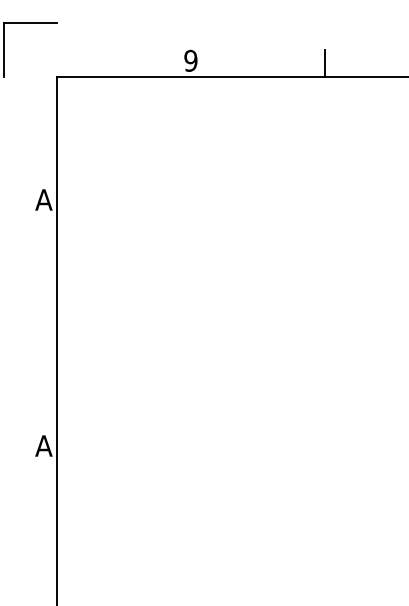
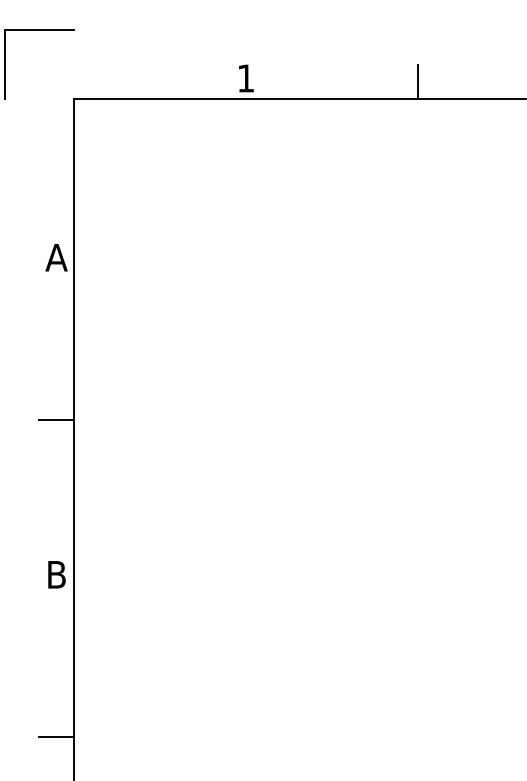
text: (190, 60) -> (245, 78), 9 -> 1
line: (43, 325) -> (56, 419), added
text: (43, 445) -> (56, 574), A -> B
line: (43, 571) -> (56, 736), added

